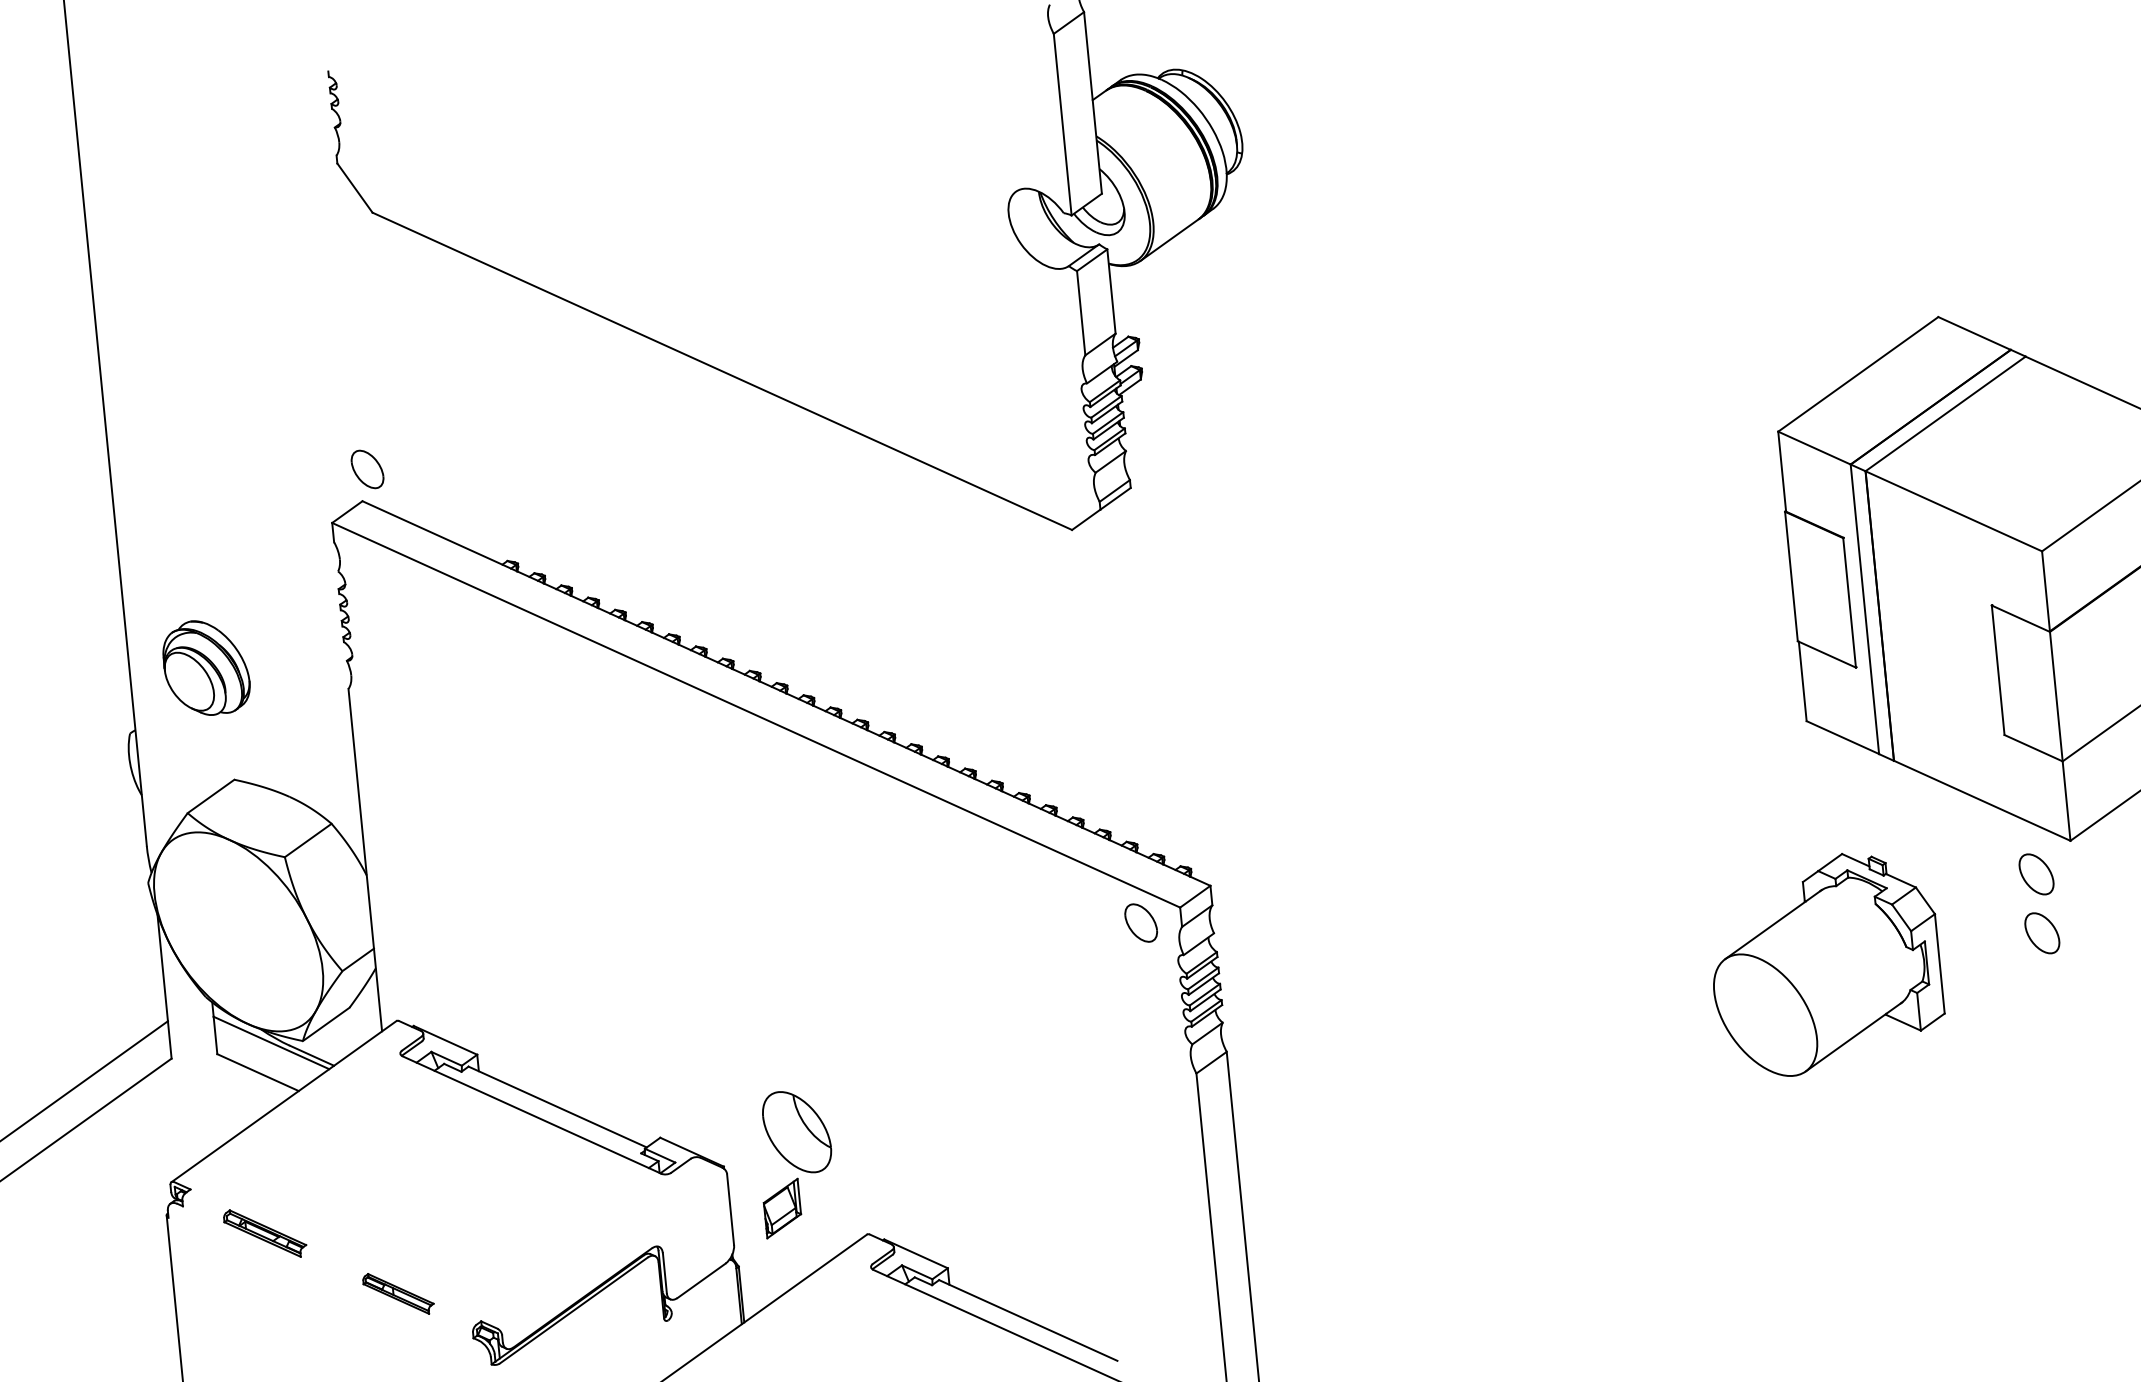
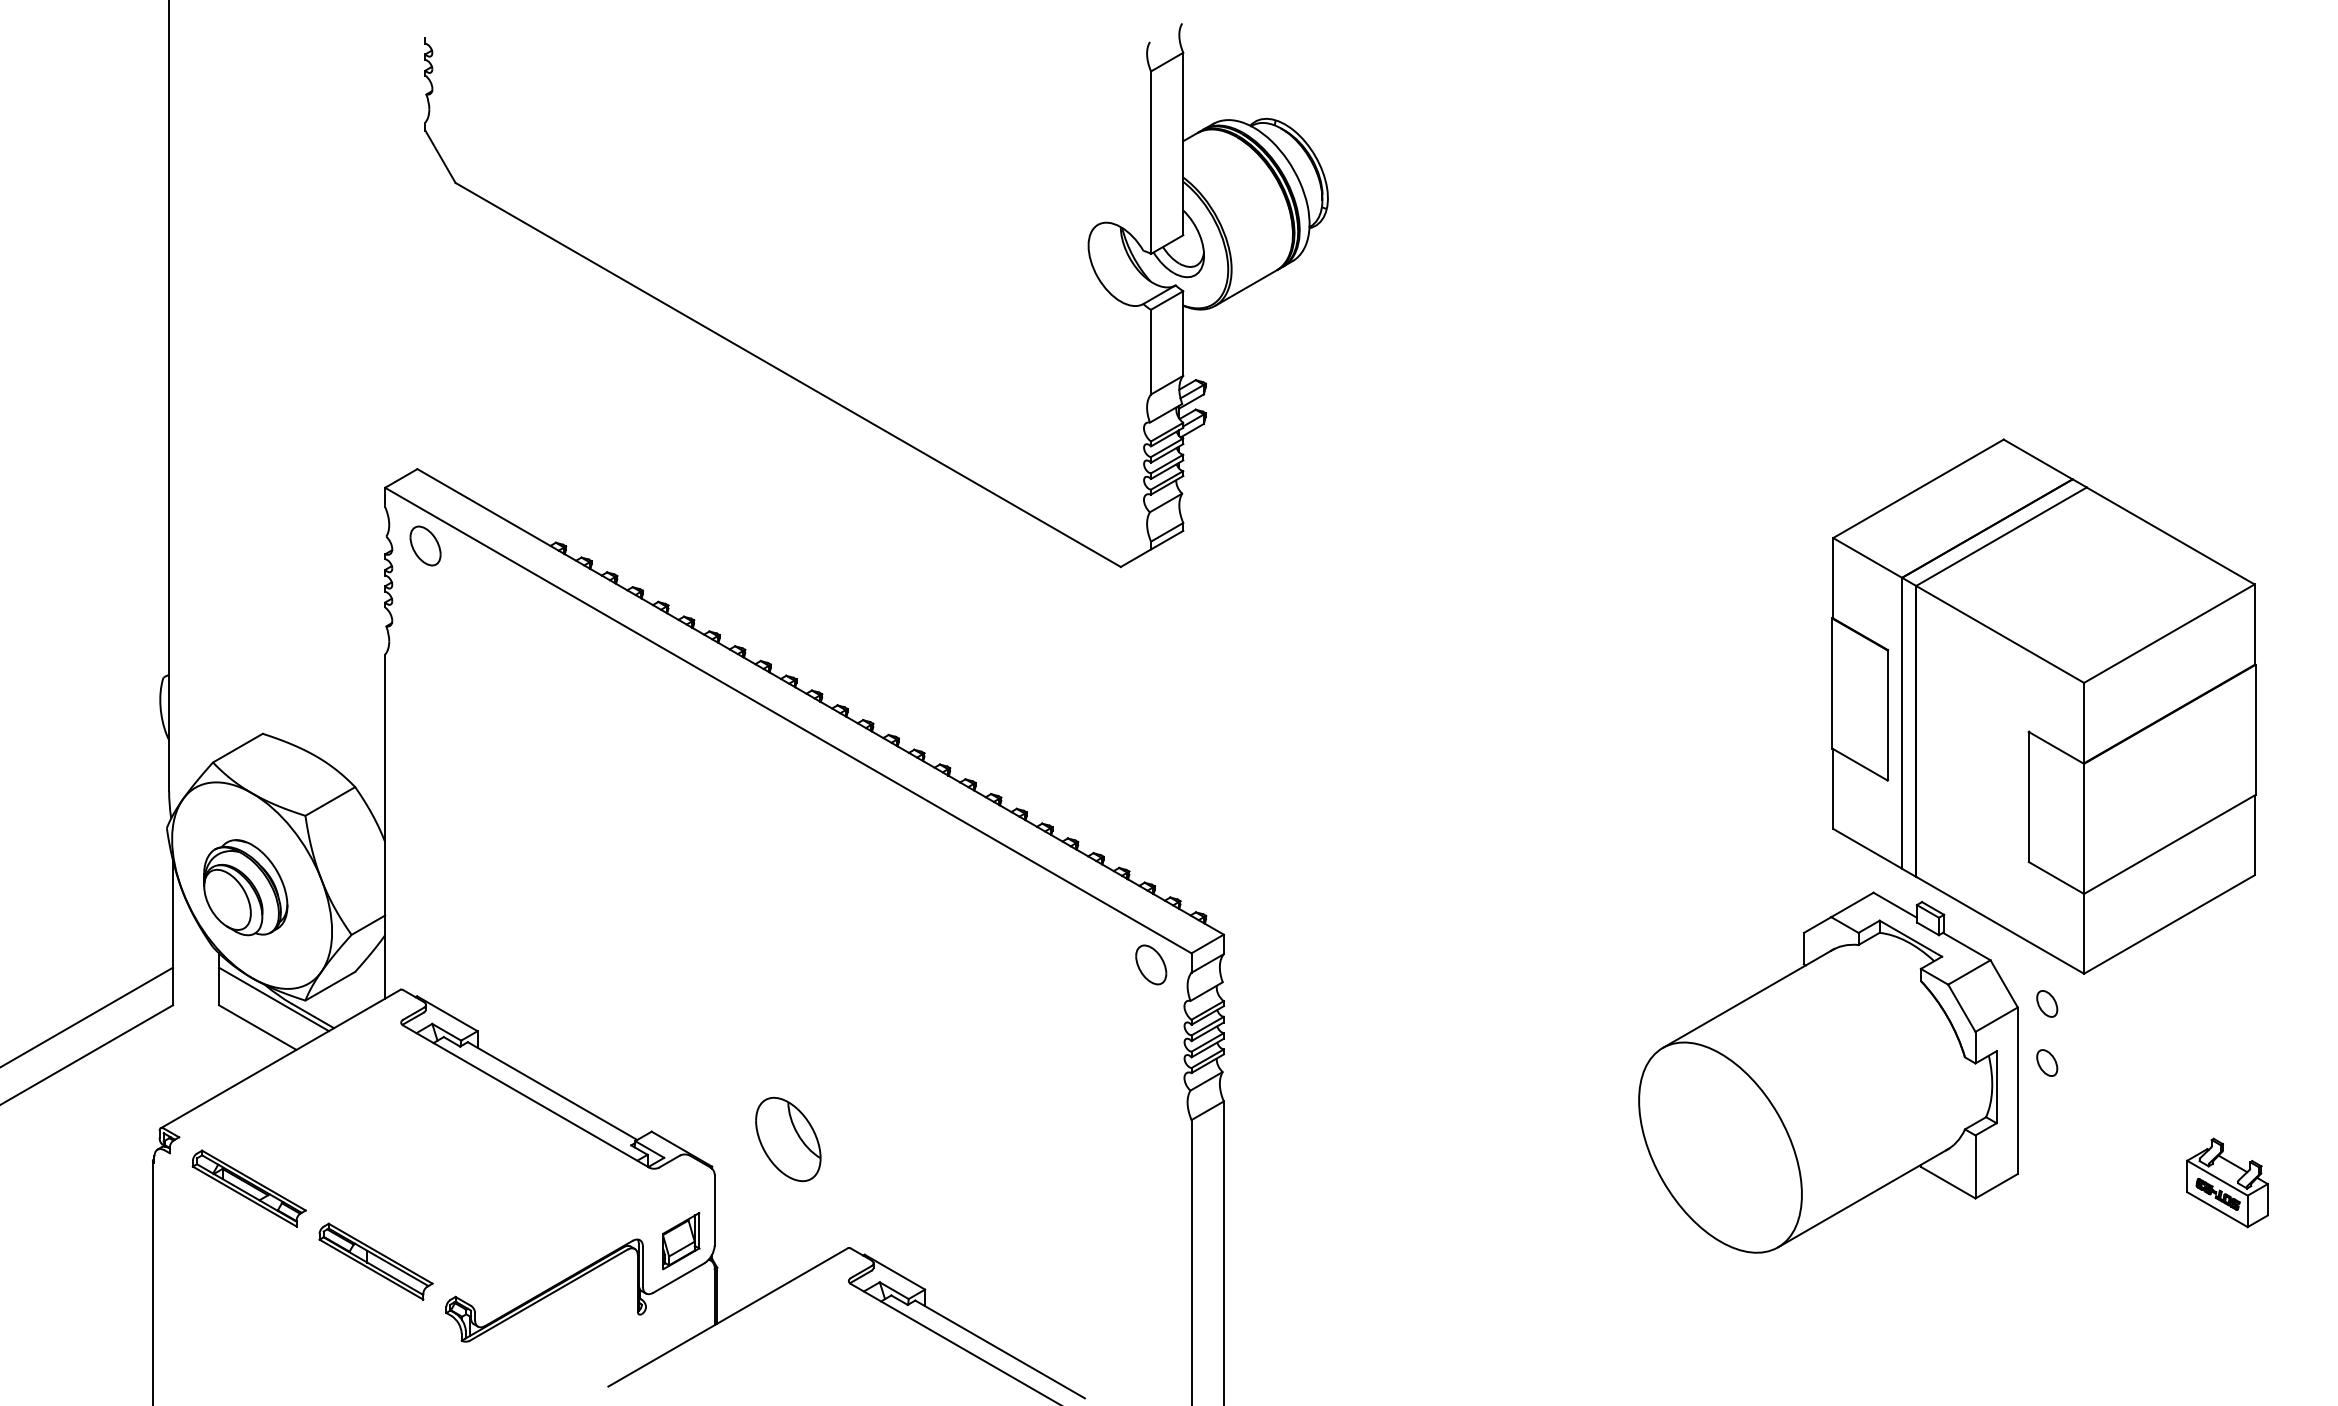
part: (367, 468) -> (425, 545), moved
part: (206, 667) -> (245, 887), moved
part: (2036, 873) -> (2047, 1003), size x0.62
part: (2042, 932) -> (2047, 1062), size x0.62
part: (1825, 964) -> (1828, 1072), size x1.67
part: (782, 1208) -> (681, 1241), moved
part: (264, 1233) -> (248, 1188), size x1.43
part: (398, 1293) -> (375, 1261), size x1.67

